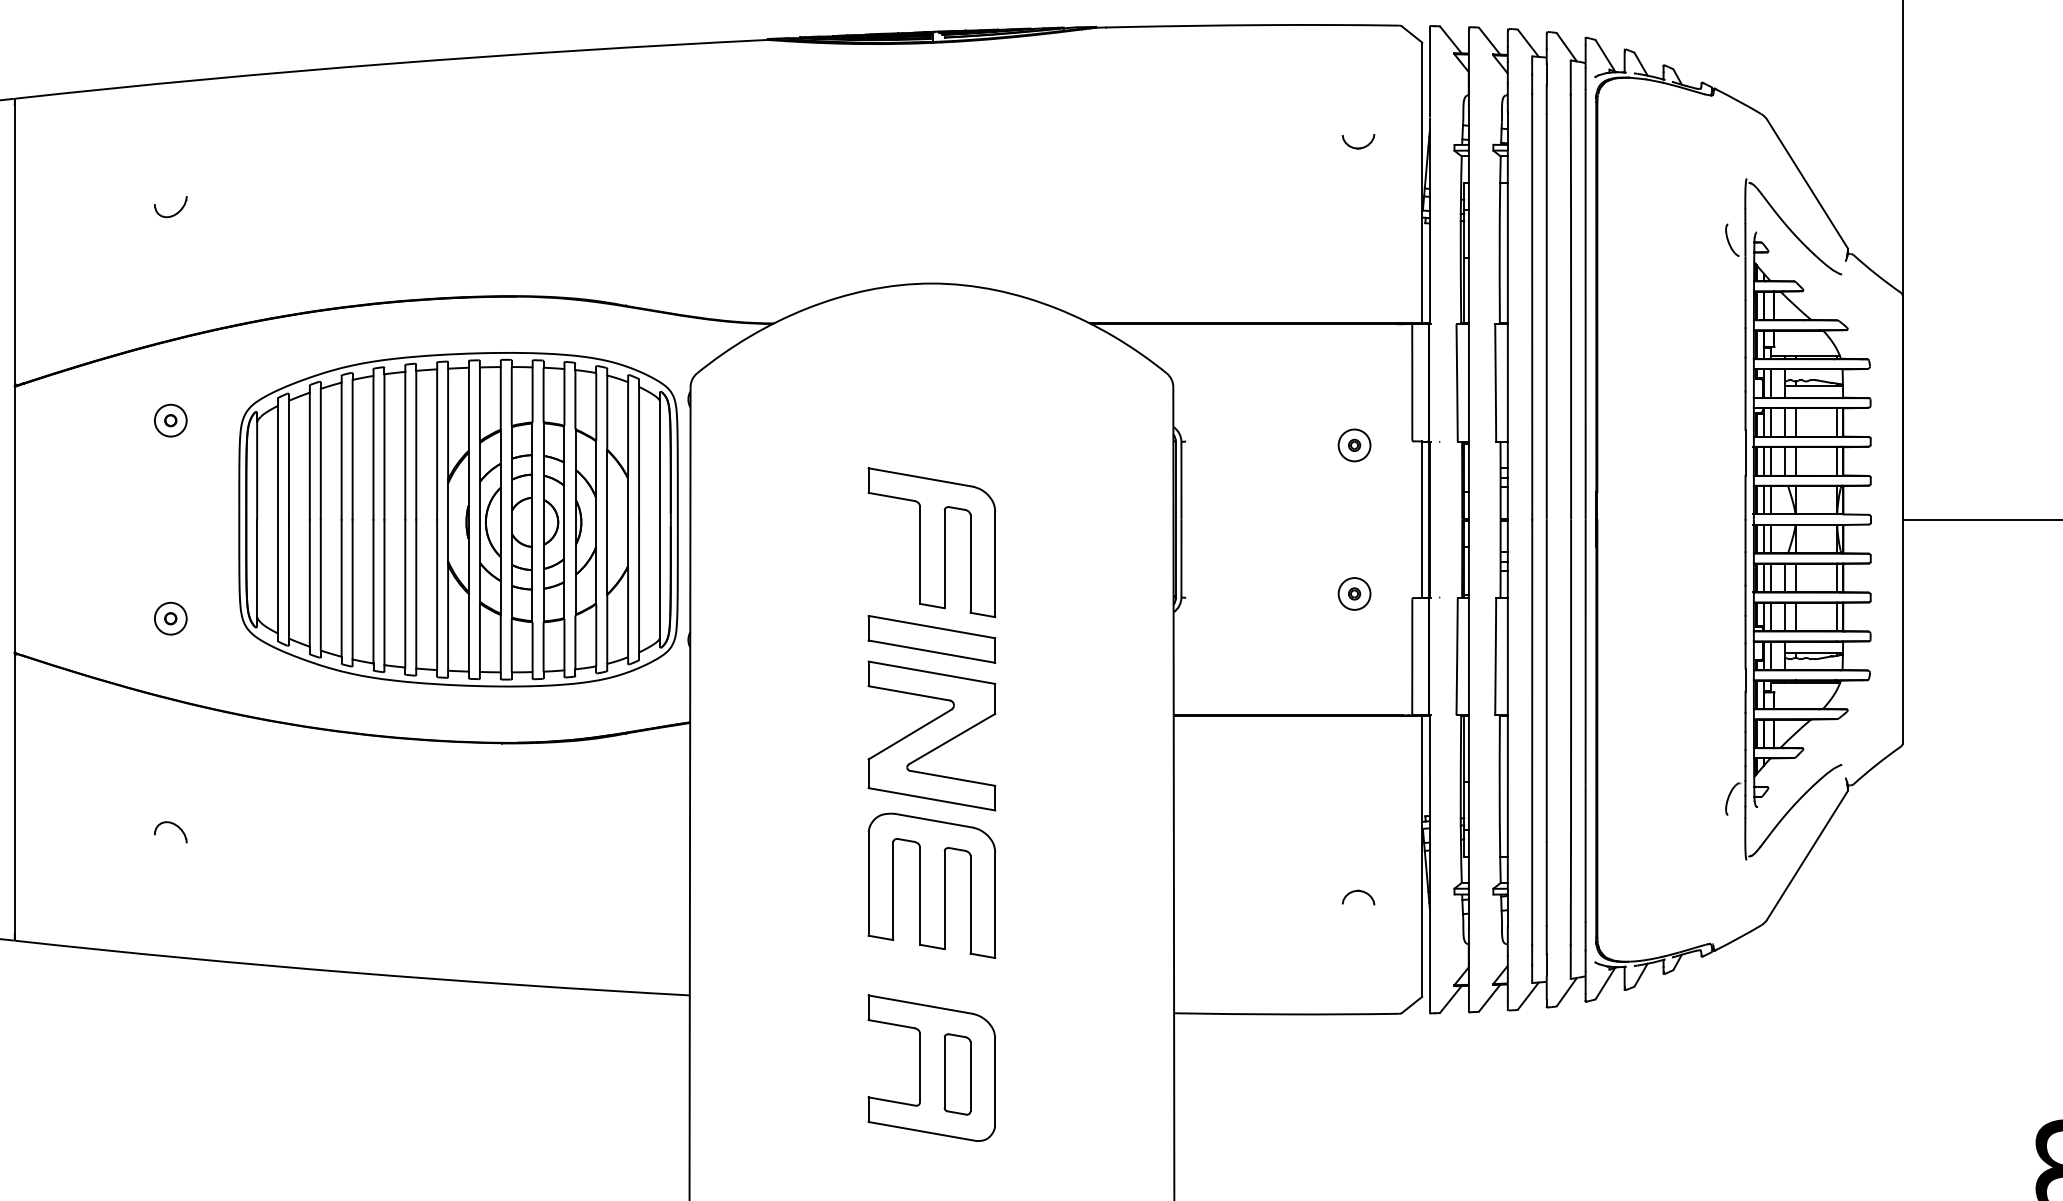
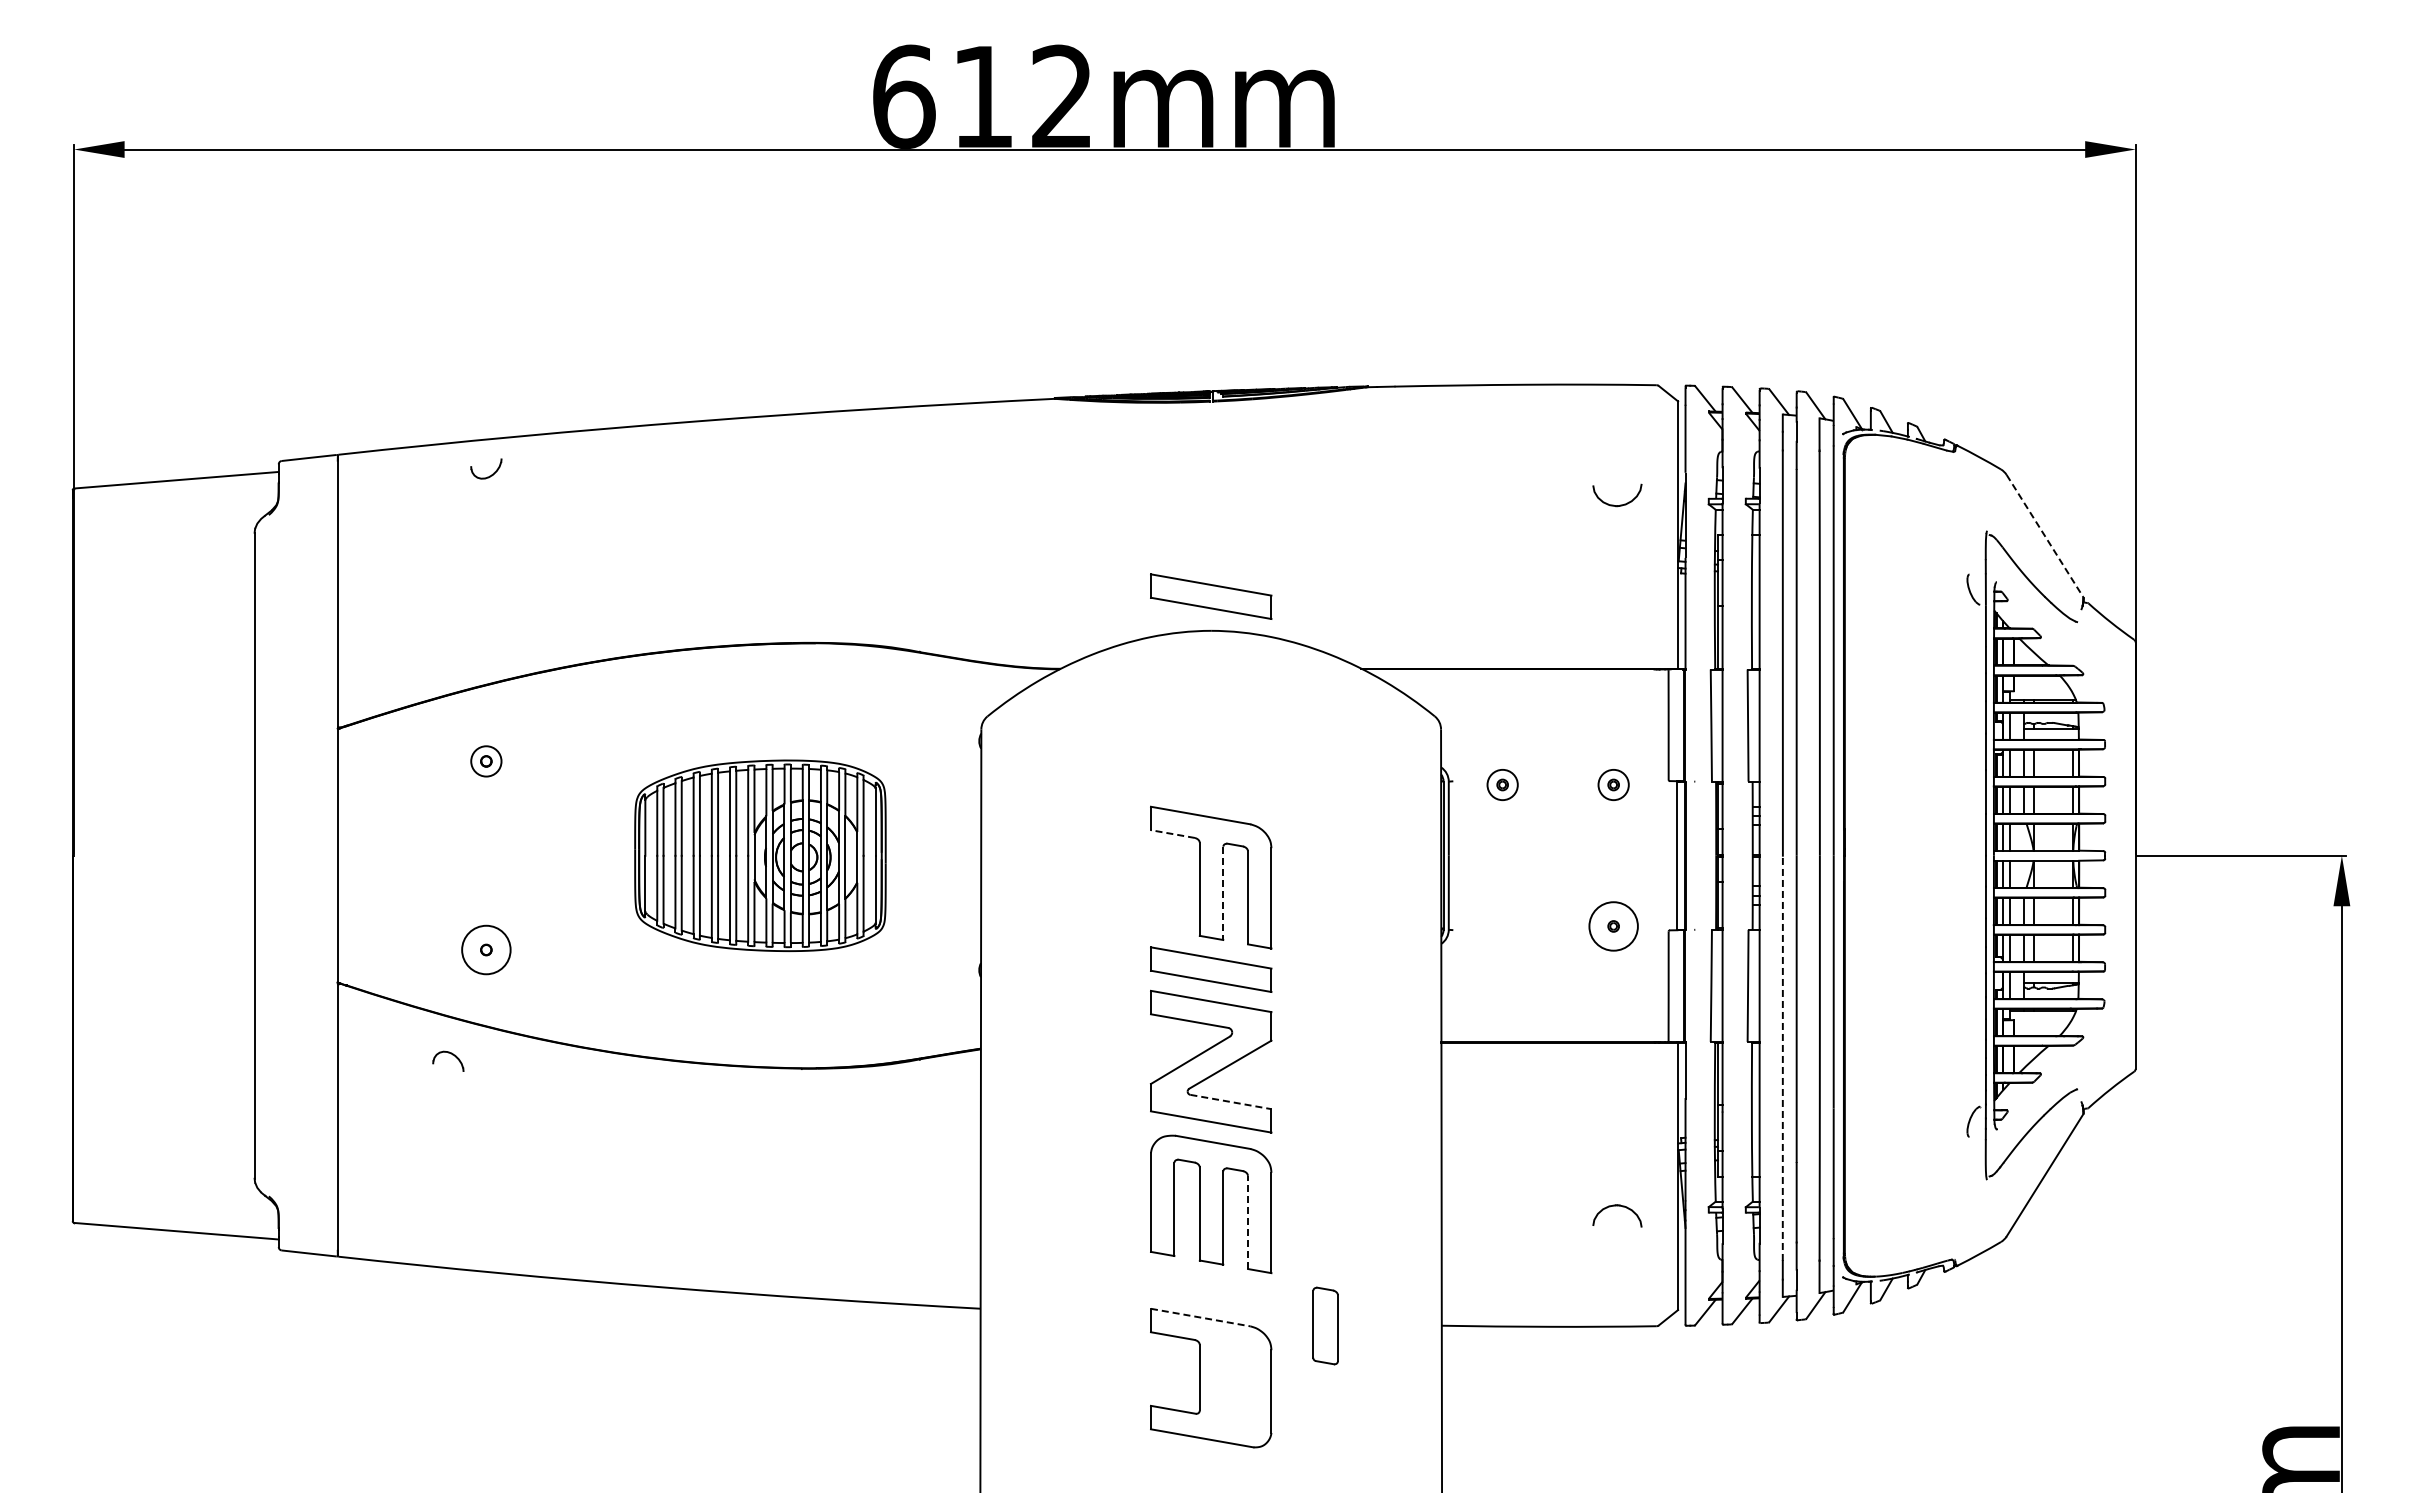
part: (1358, 141) -> (1617, 495), size x1.6
line: (1808, 184) -> (2045, 536), solid -> dashed
part: (174, 213) -> (489, 475), moved
part: (932, 247) -> (1211, 596), added
part: (1237, 444) -> (1502, 784), added
line: (891, 497) -> (1172, 834), solid -> dashed
part: (458, 519) -> (760, 855), size x0.6
line: (944, 559) -> (1223, 893), solid -> dashed
circle: (1354, 594) -> (1613, 926), size x1.6
circle: (170, 618) -> (486, 949), size x1.6
line: (1531, 732) -> (1782, 1058), solid -> dashed
line: (953, 778) -> (1231, 1102), solid -> dashed
part: (175, 826) -> (452, 1055), moved
part: (1358, 897) -> (1617, 1215), size x1.6
line: (971, 904) -> (1248, 1222), solid -> dashed
line: (921, 1004) -> (1201, 1317), solid -> dashed
part: (957, 1073) -> (1325, 1325), moved

